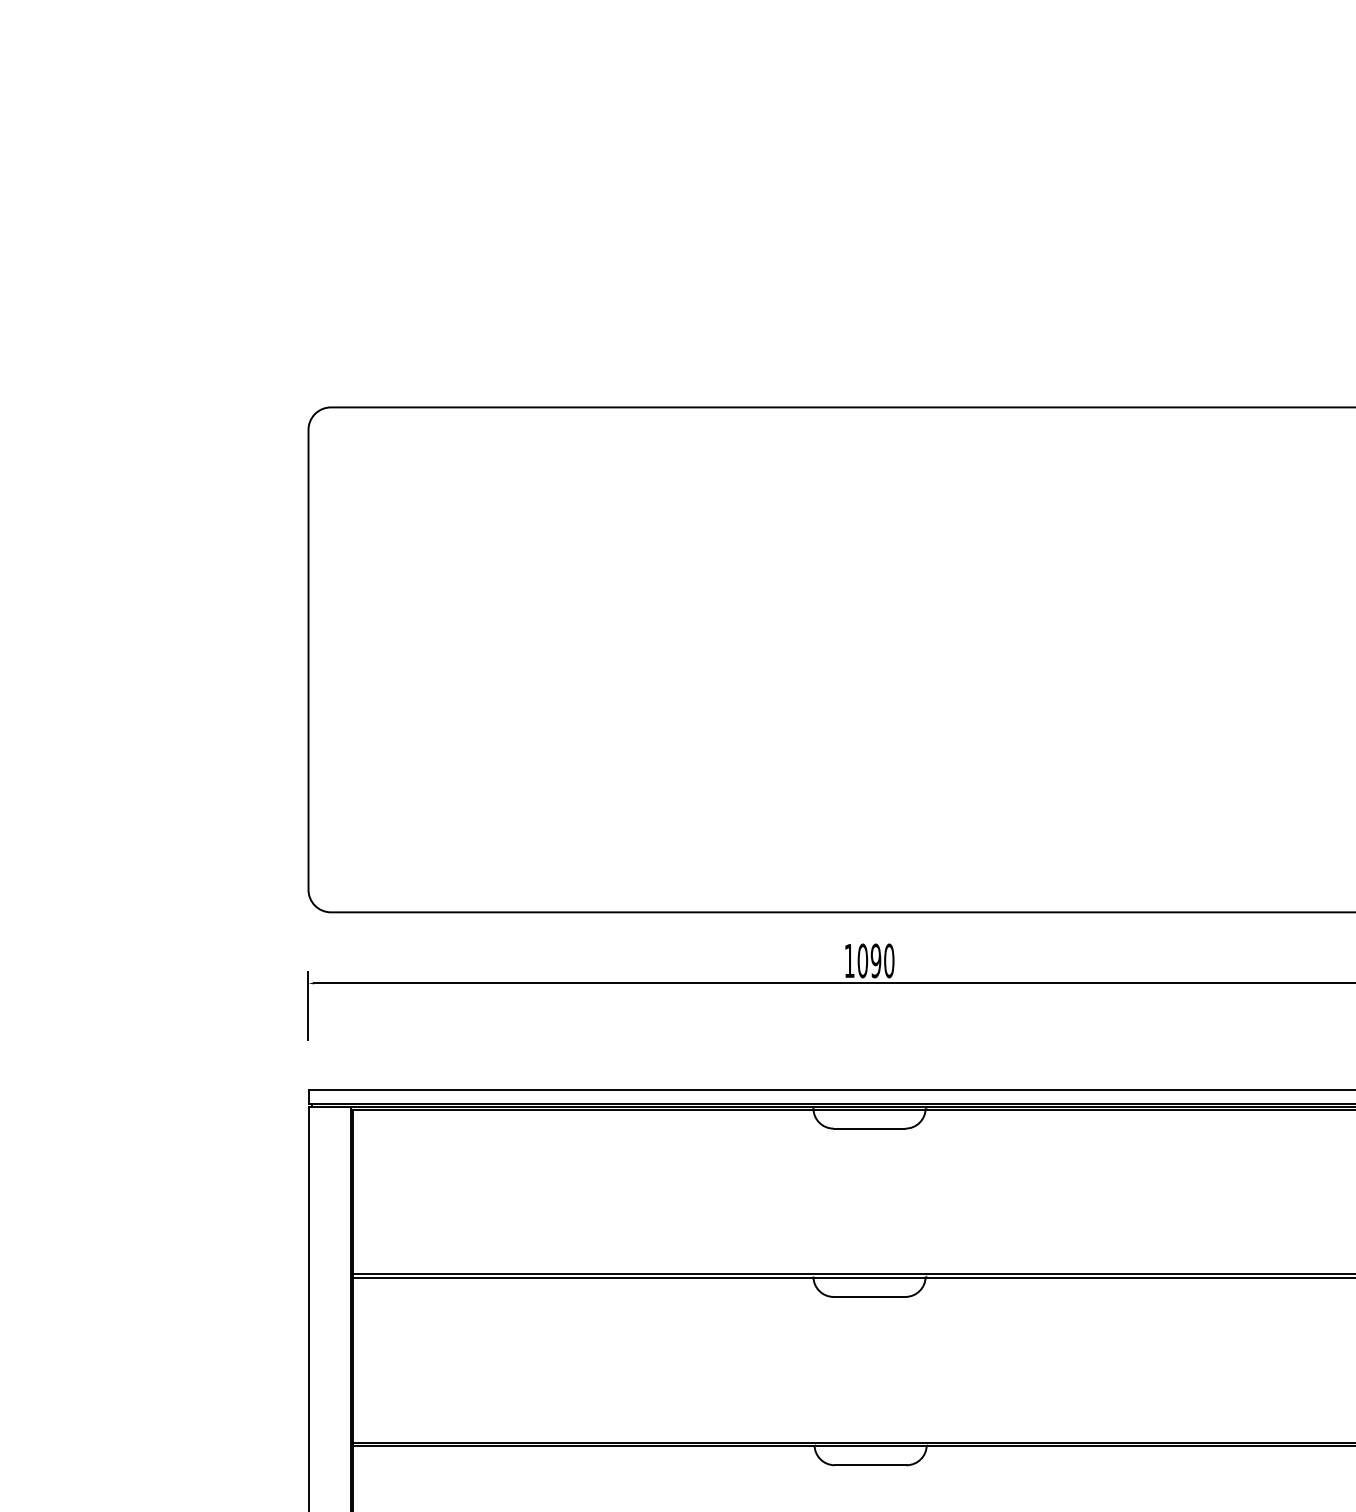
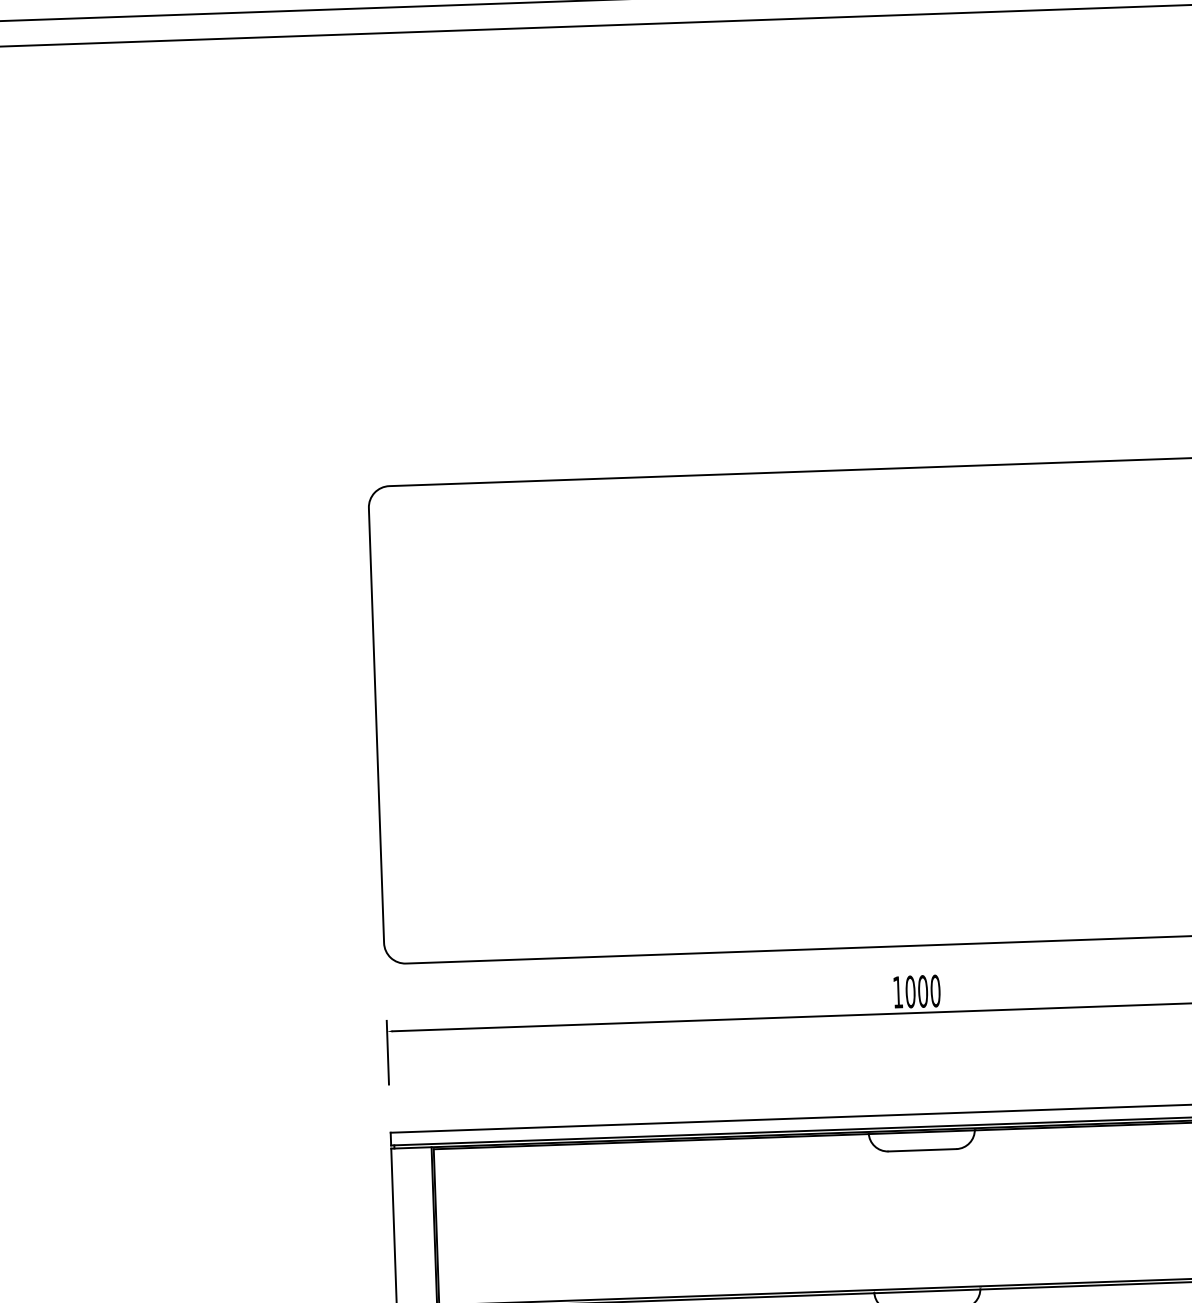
text: (875, 961) -> (922, 992), 1090 -> 1000

